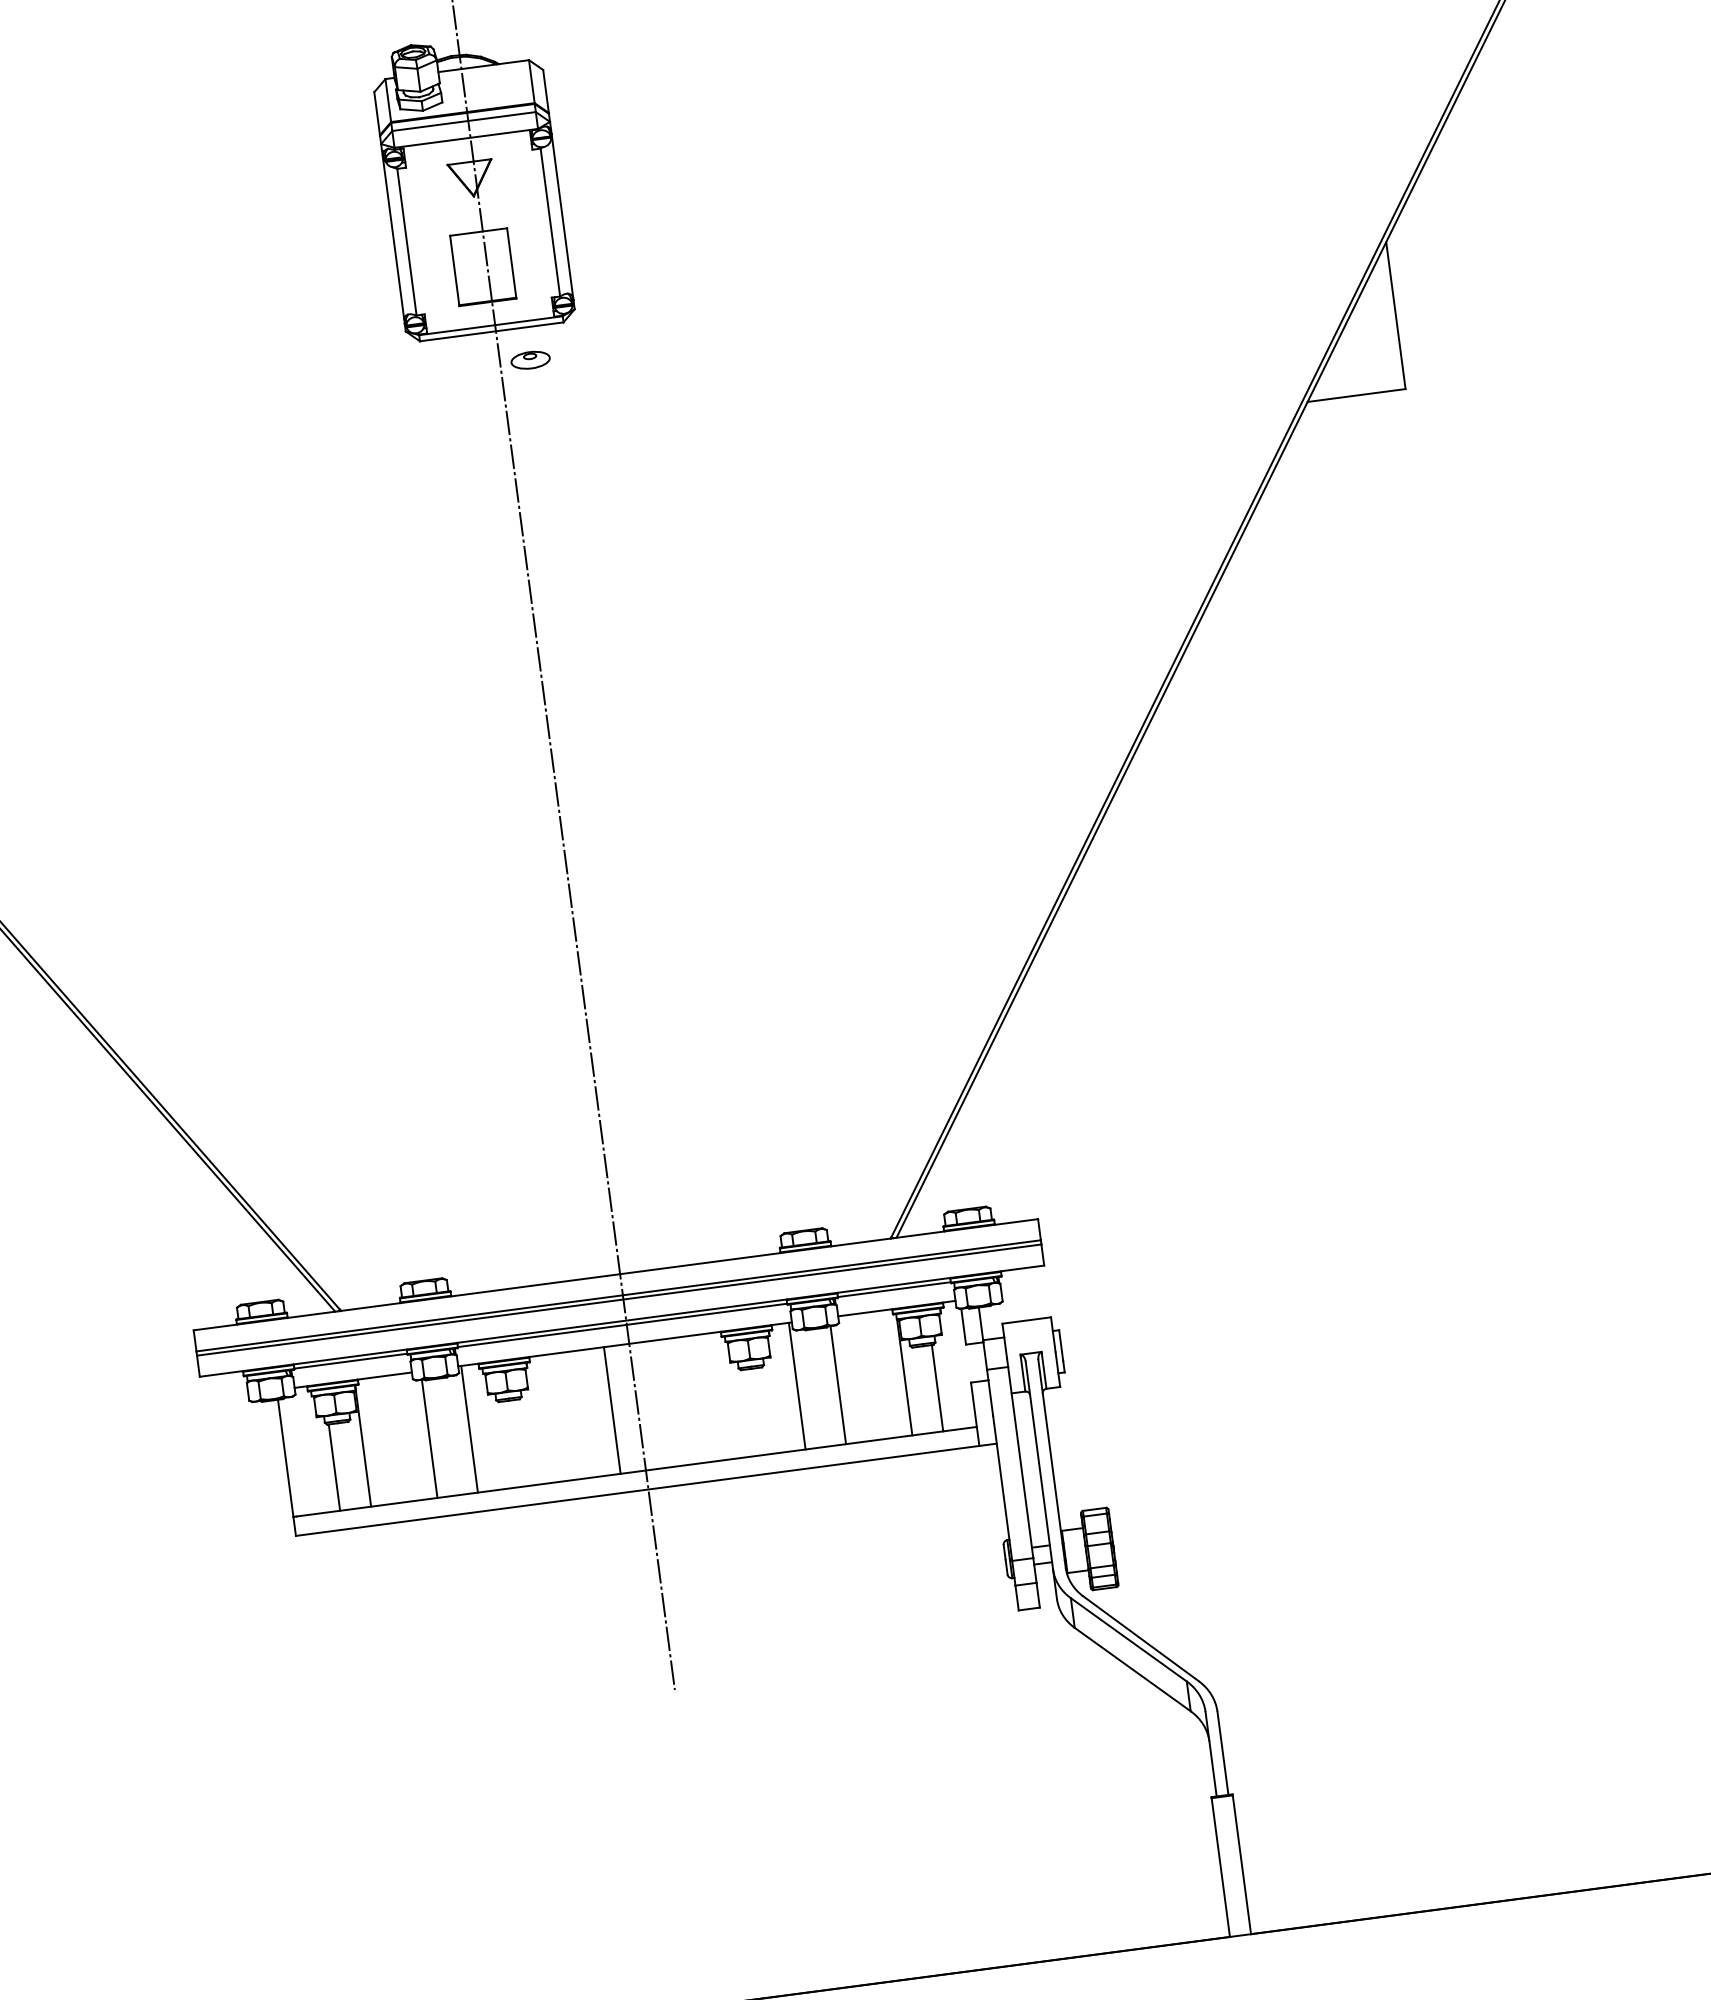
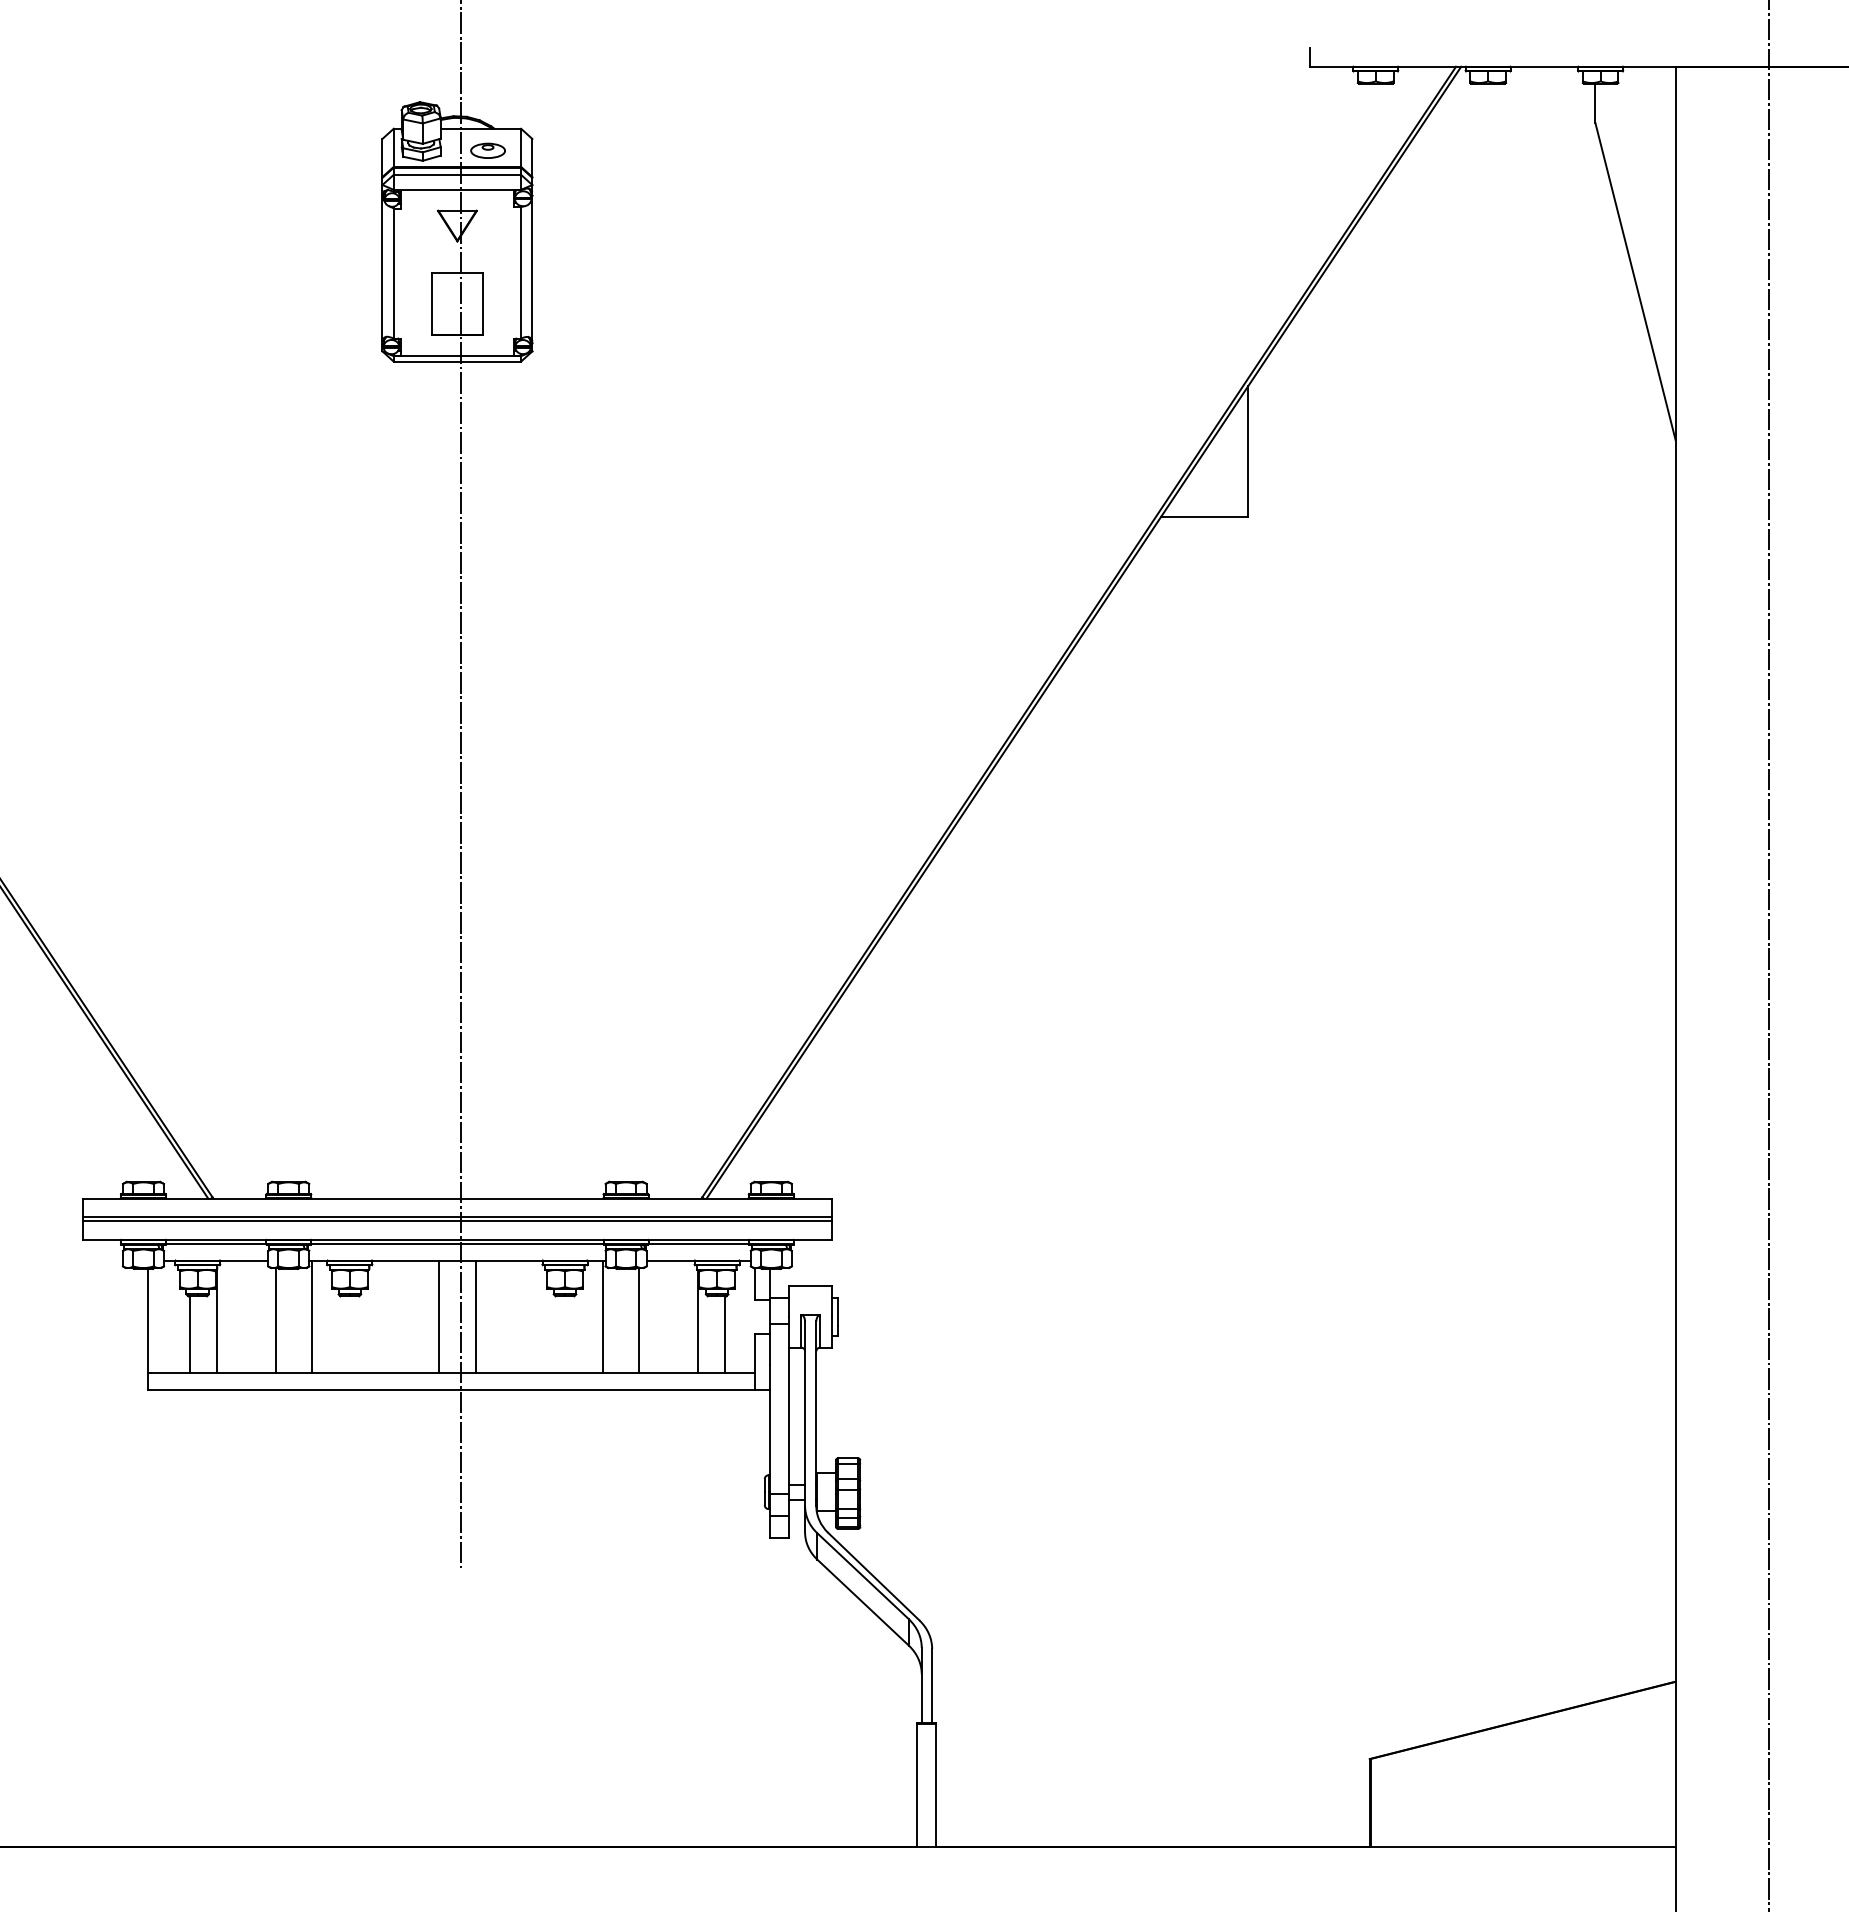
part: (529, 359) -> (487, 150), moved
line: (654, 1404) -> (476, 1316), added

